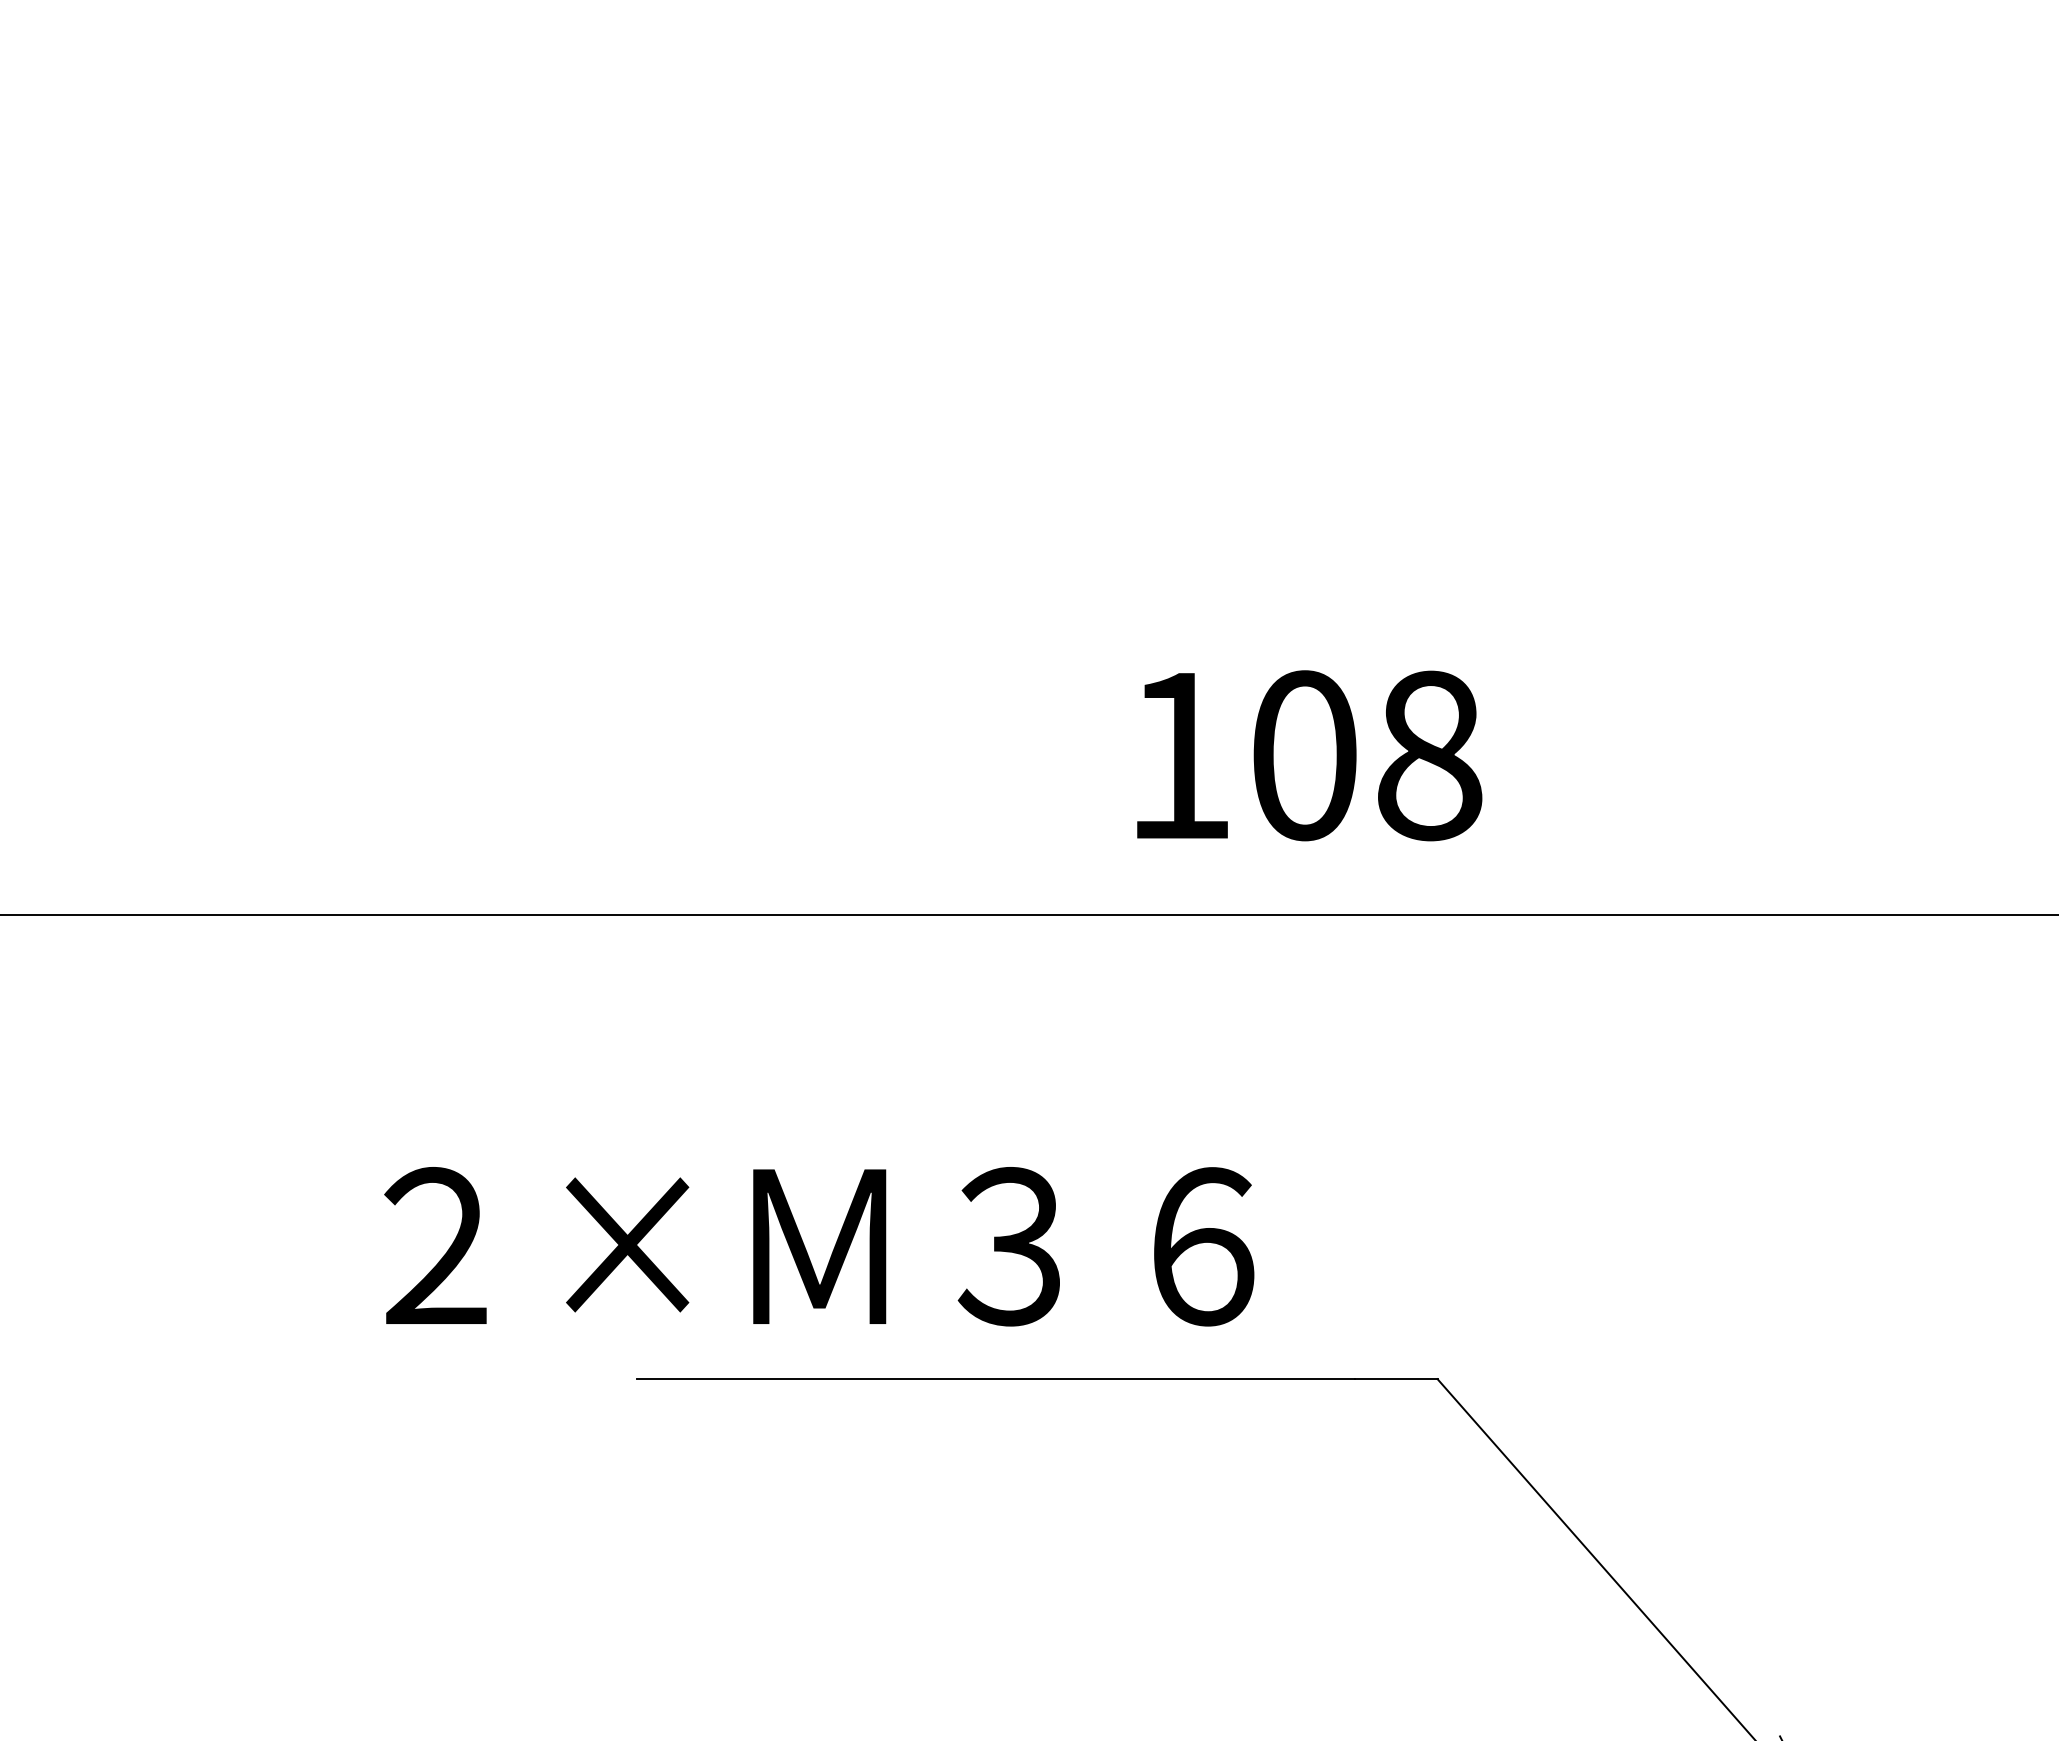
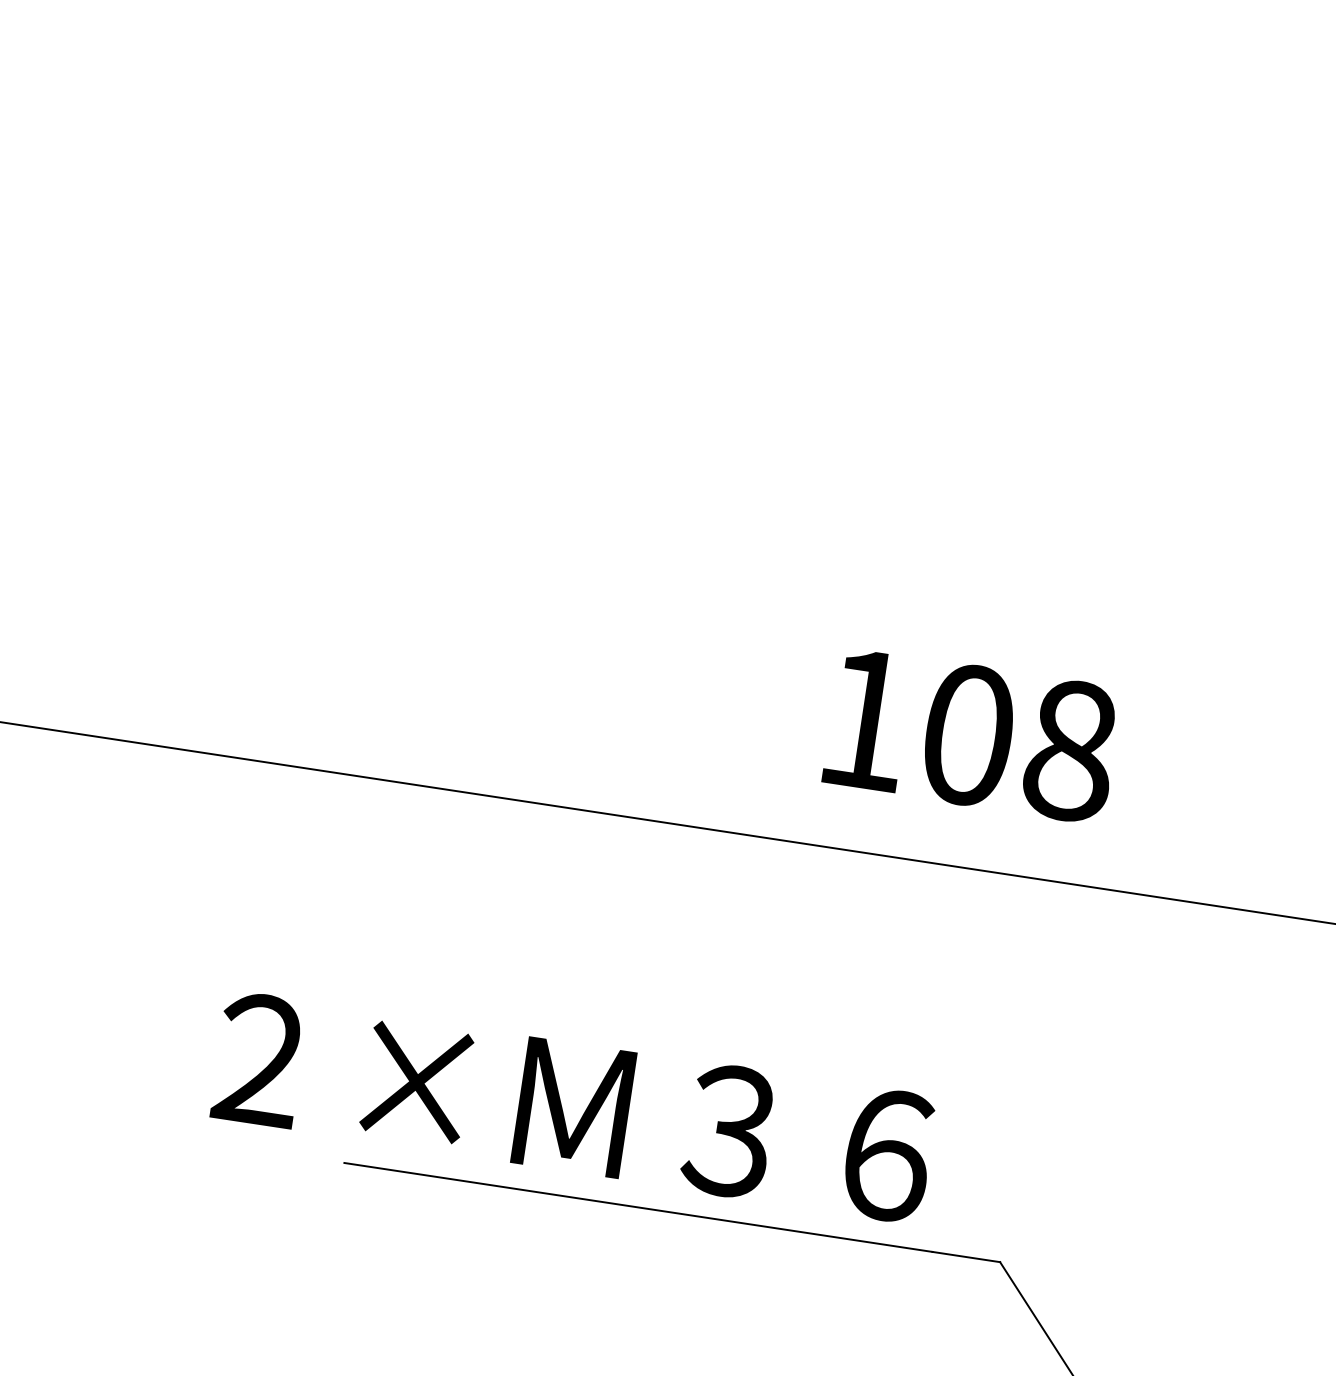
text: (819, 1246) -> (573, 1107), moved

